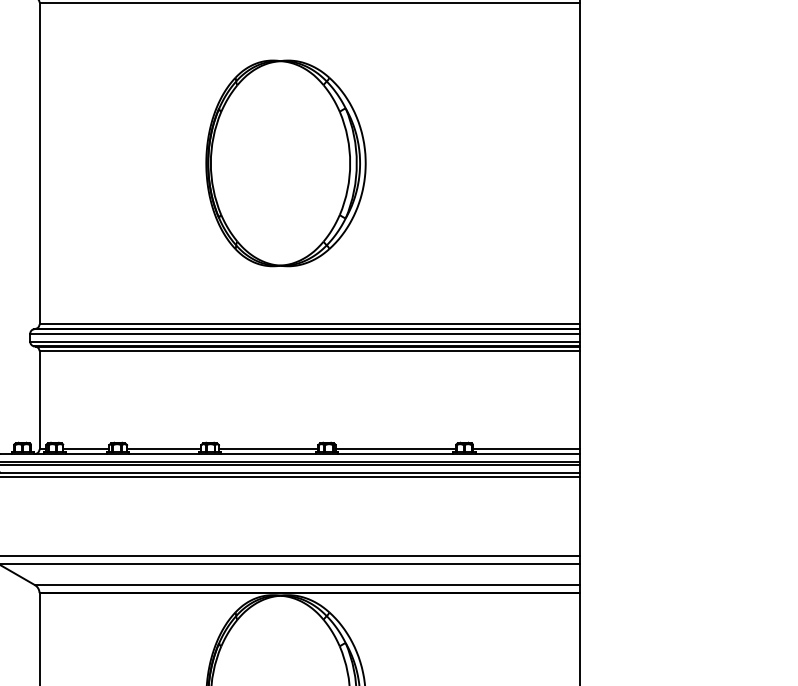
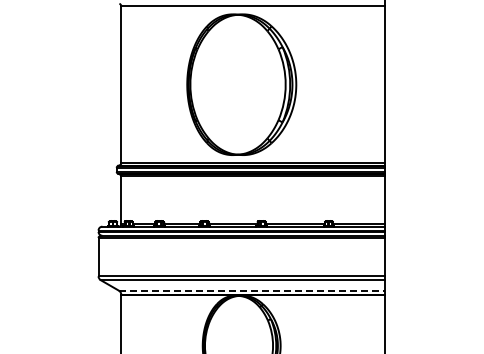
part: (285, 163) -> (241, 84), size x1.4
line: (308, 584) -> (252, 290), solid -> dashed

